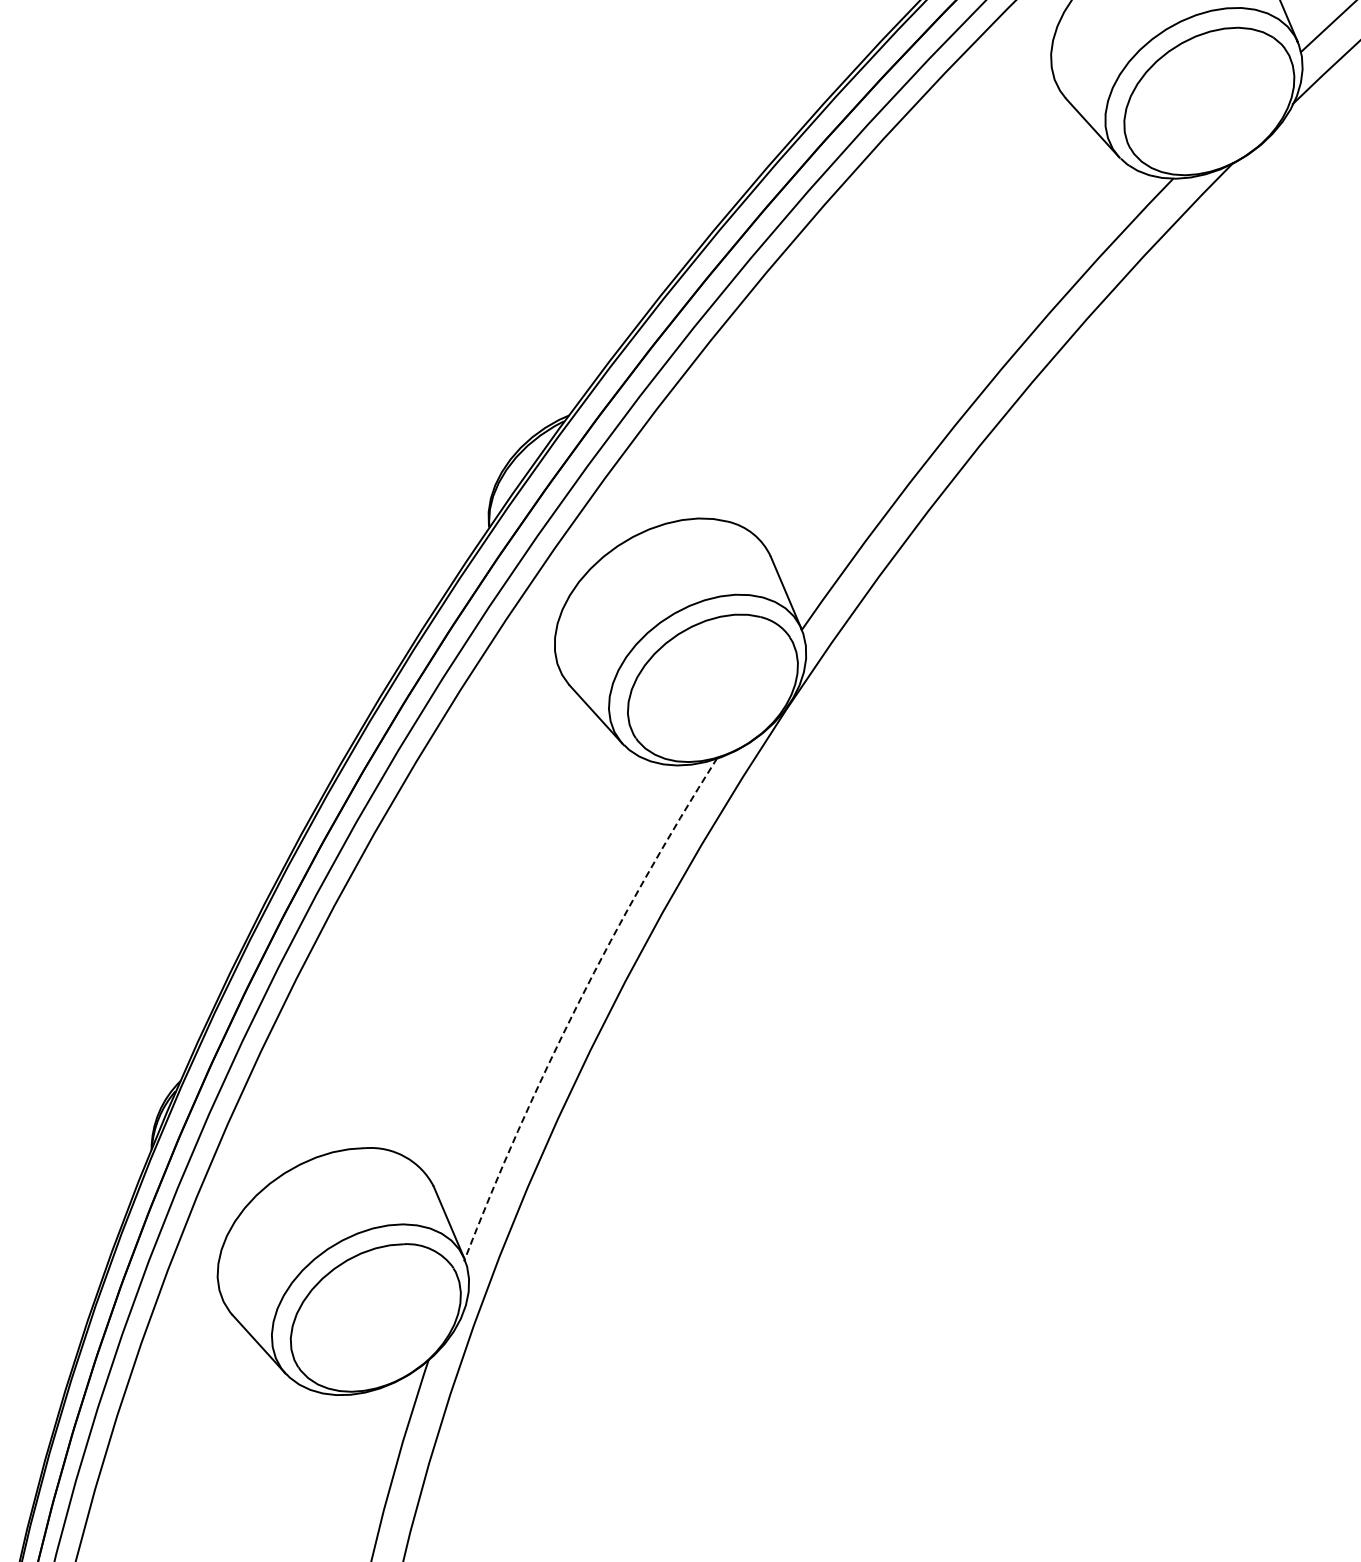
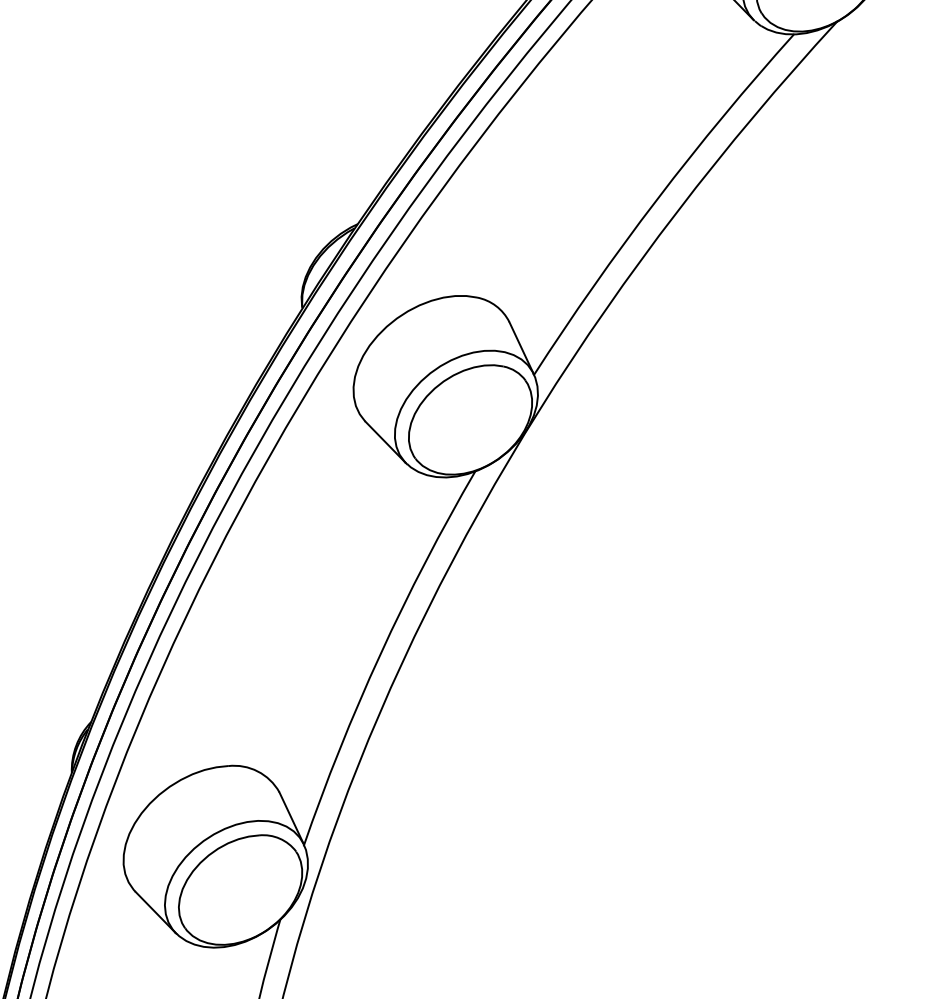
arc: (578, 1003) -> (380, 654), dashed -> solid

